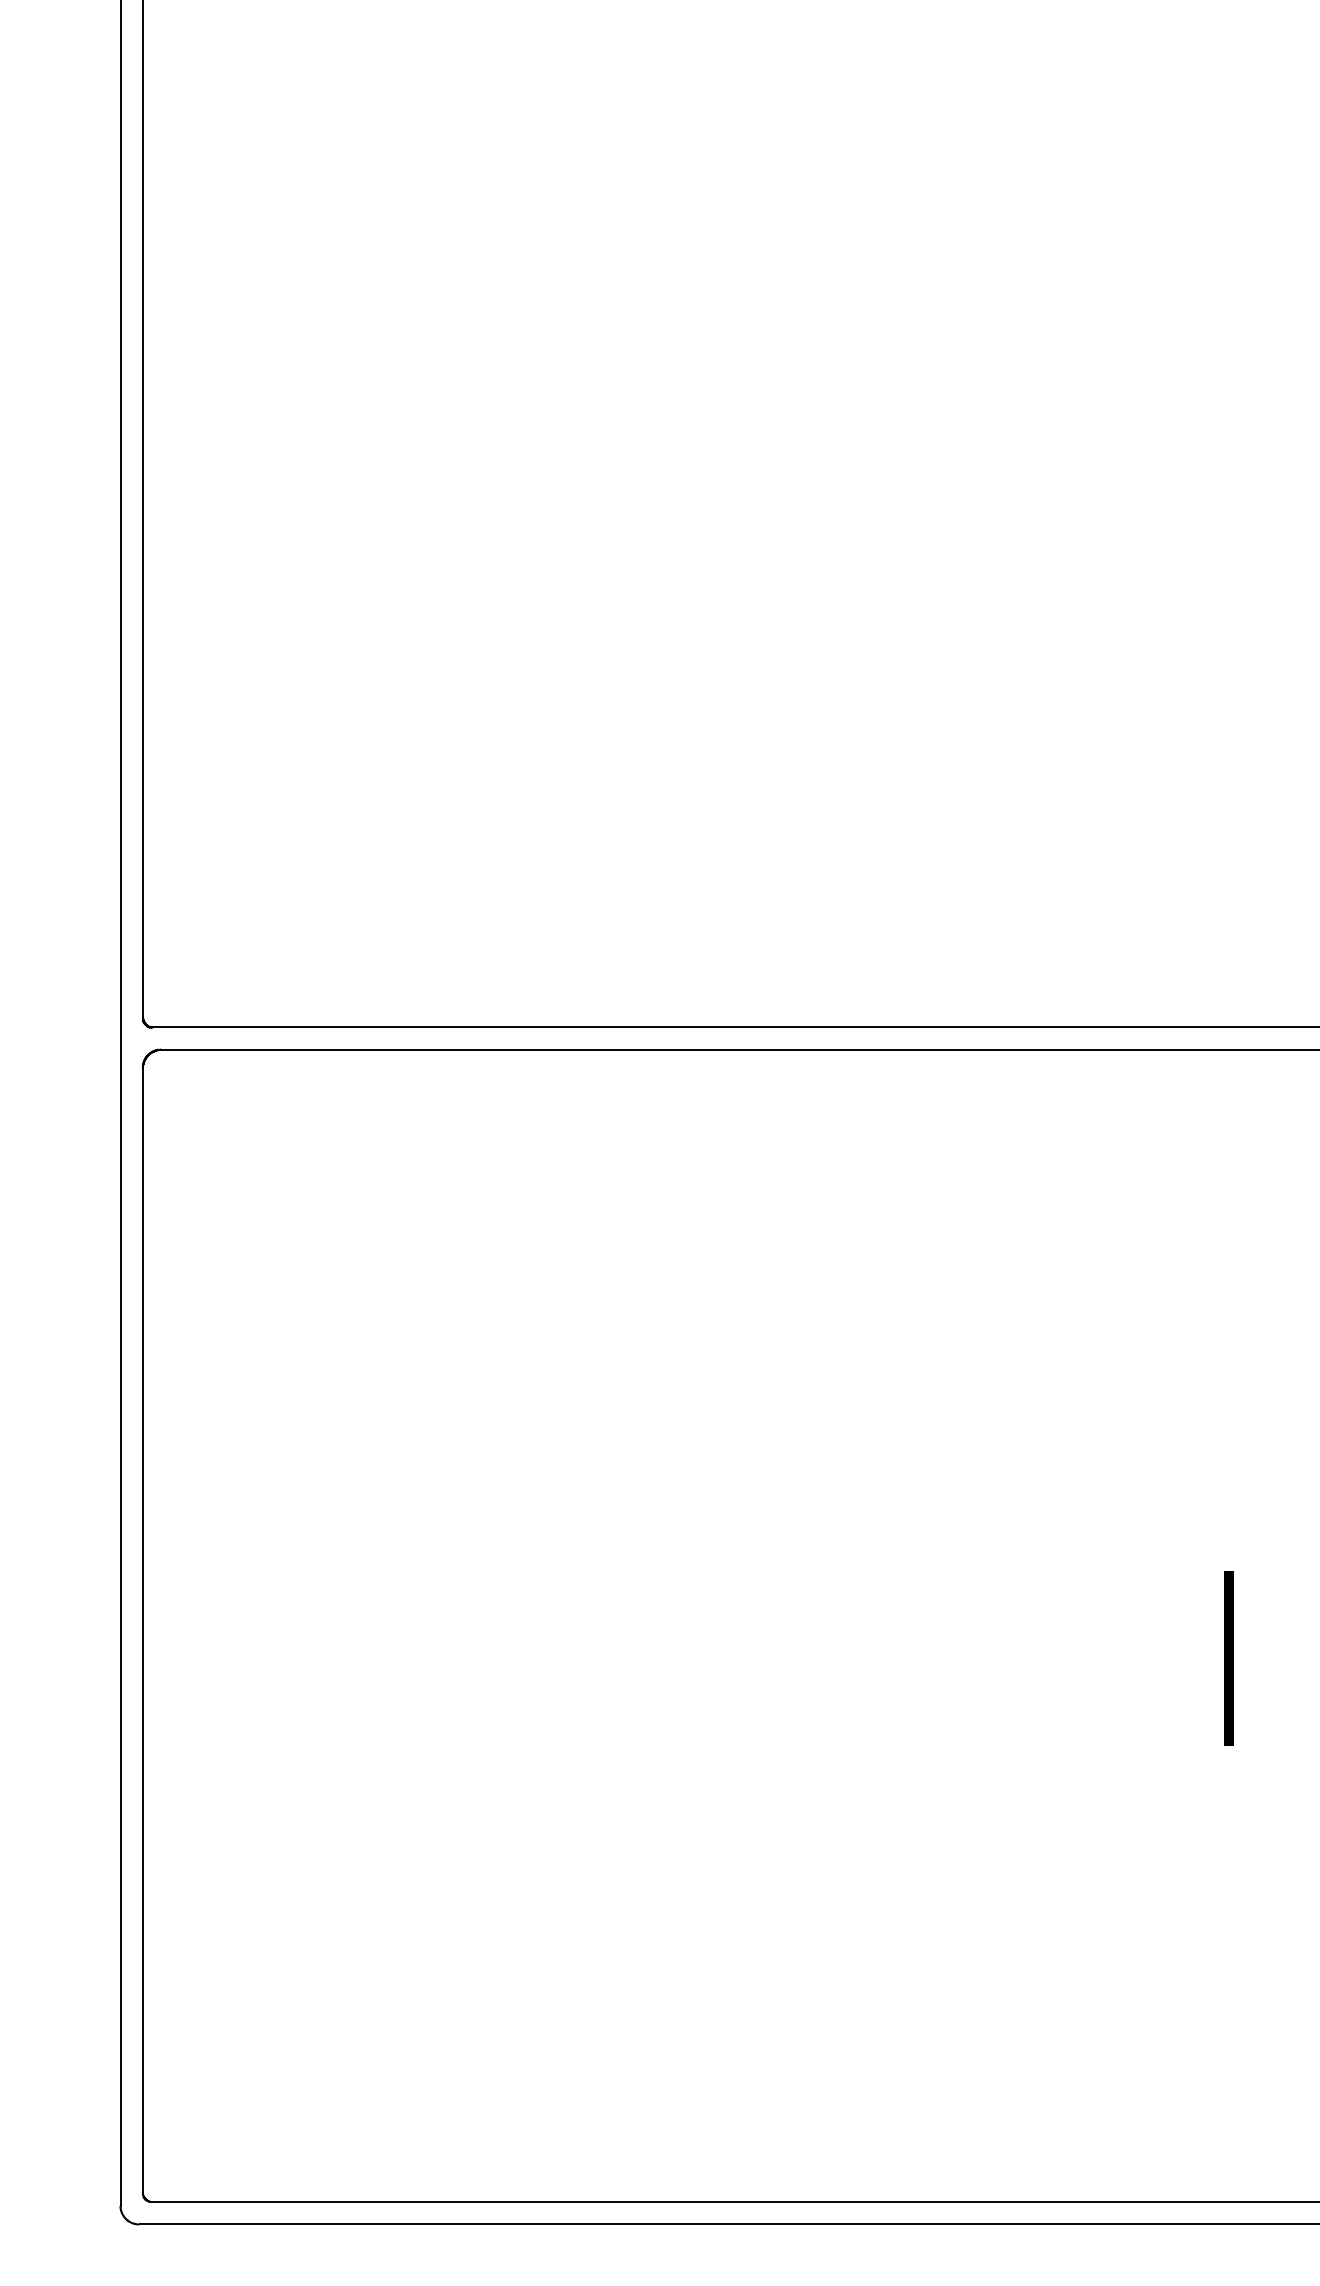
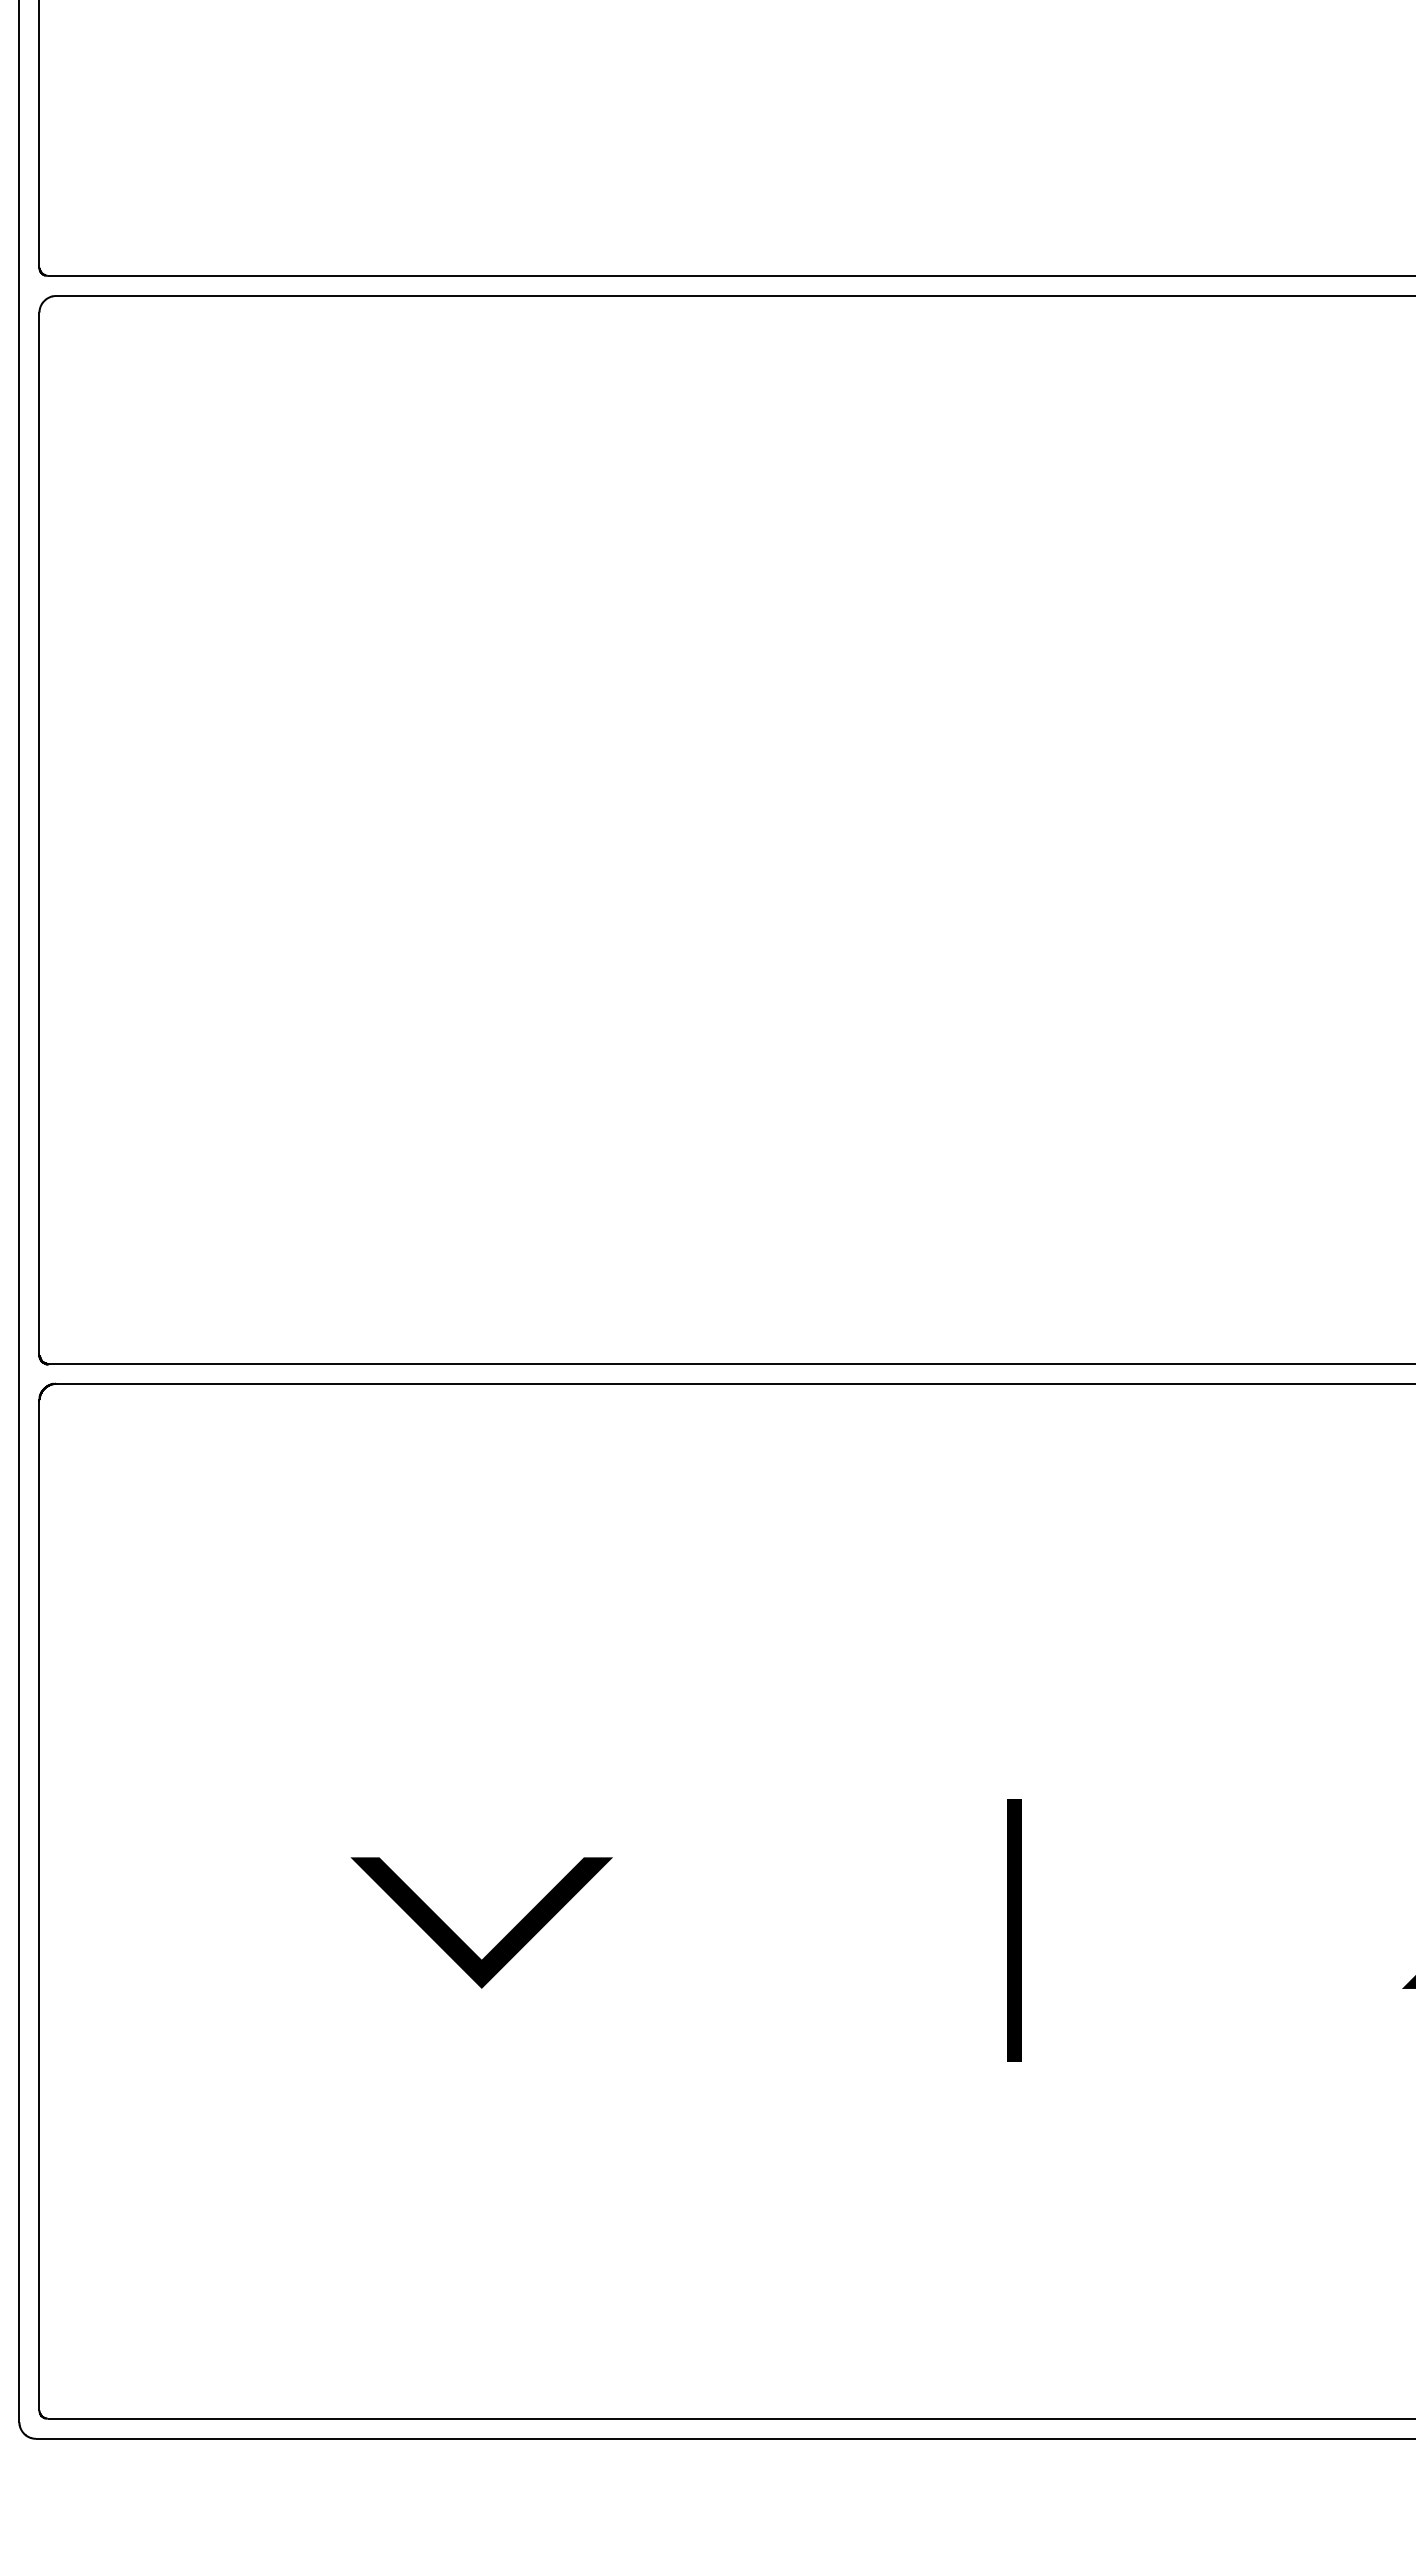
part: (1228, 1658) -> (1014, 1930), size x1.67
part: (613, 1669) -> (462, 1940), added

